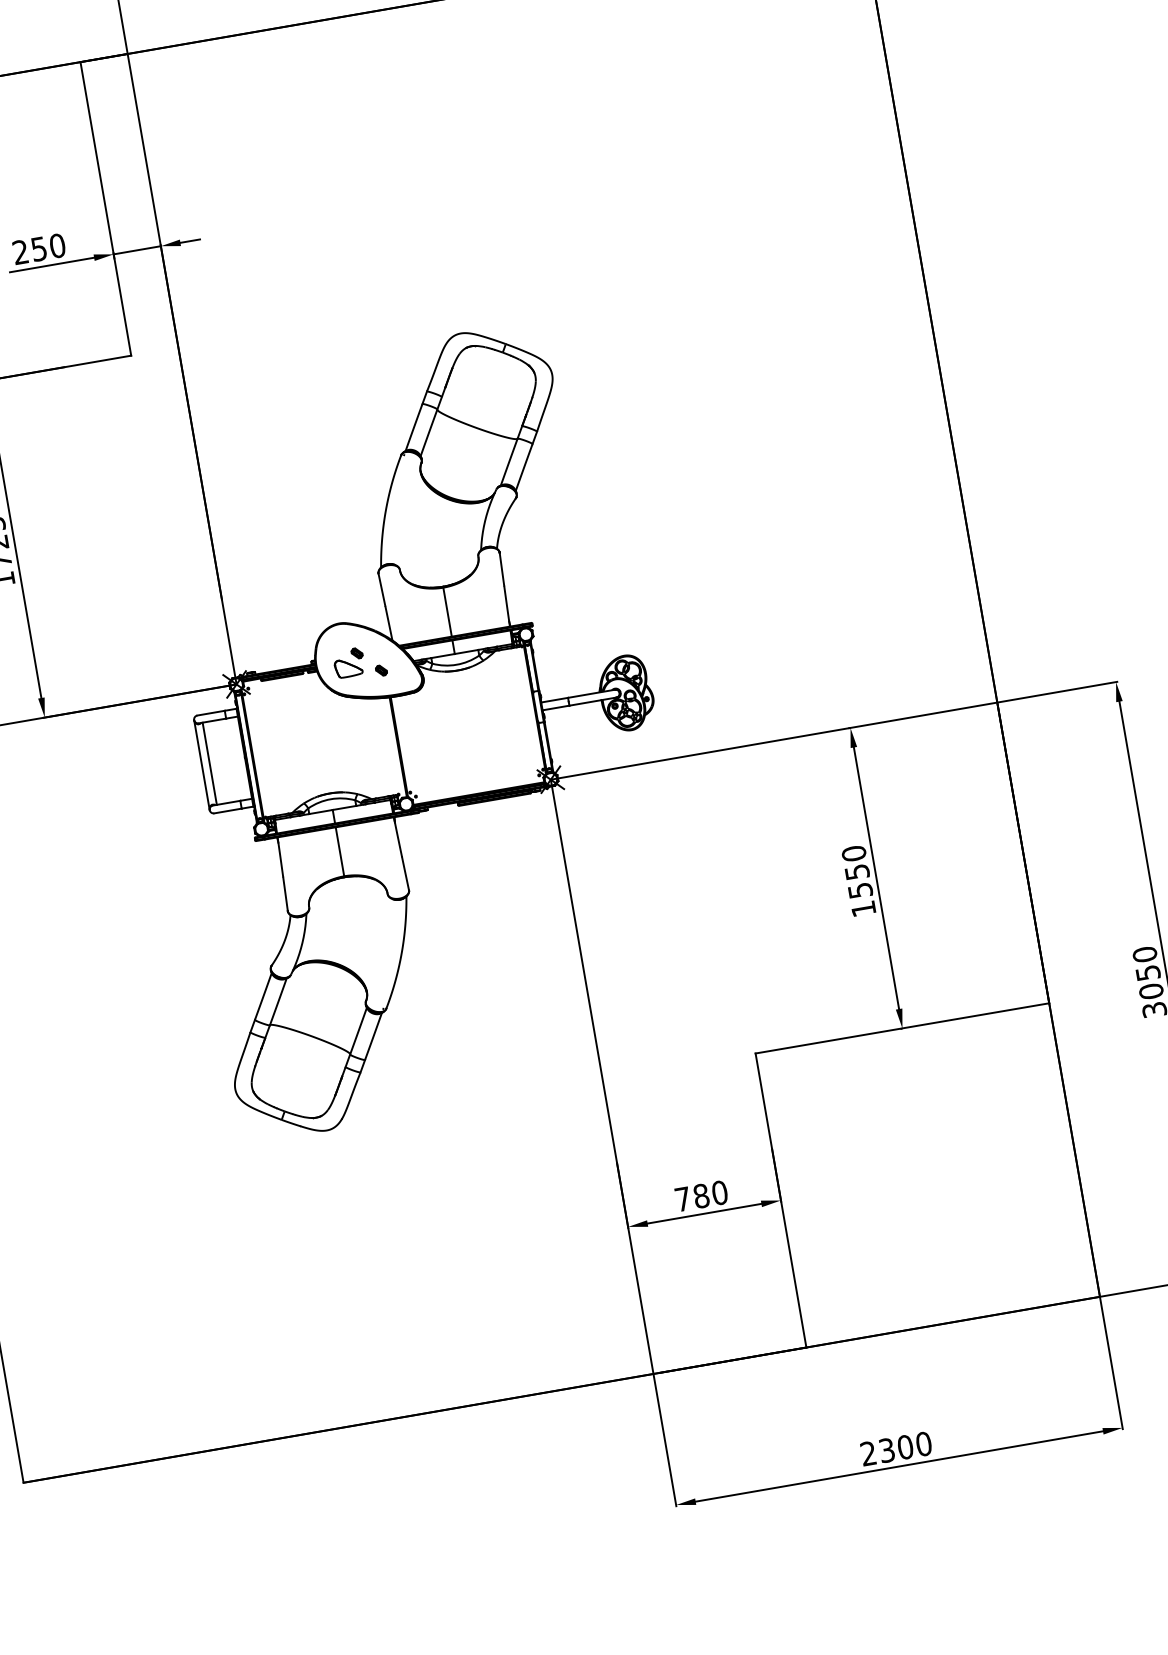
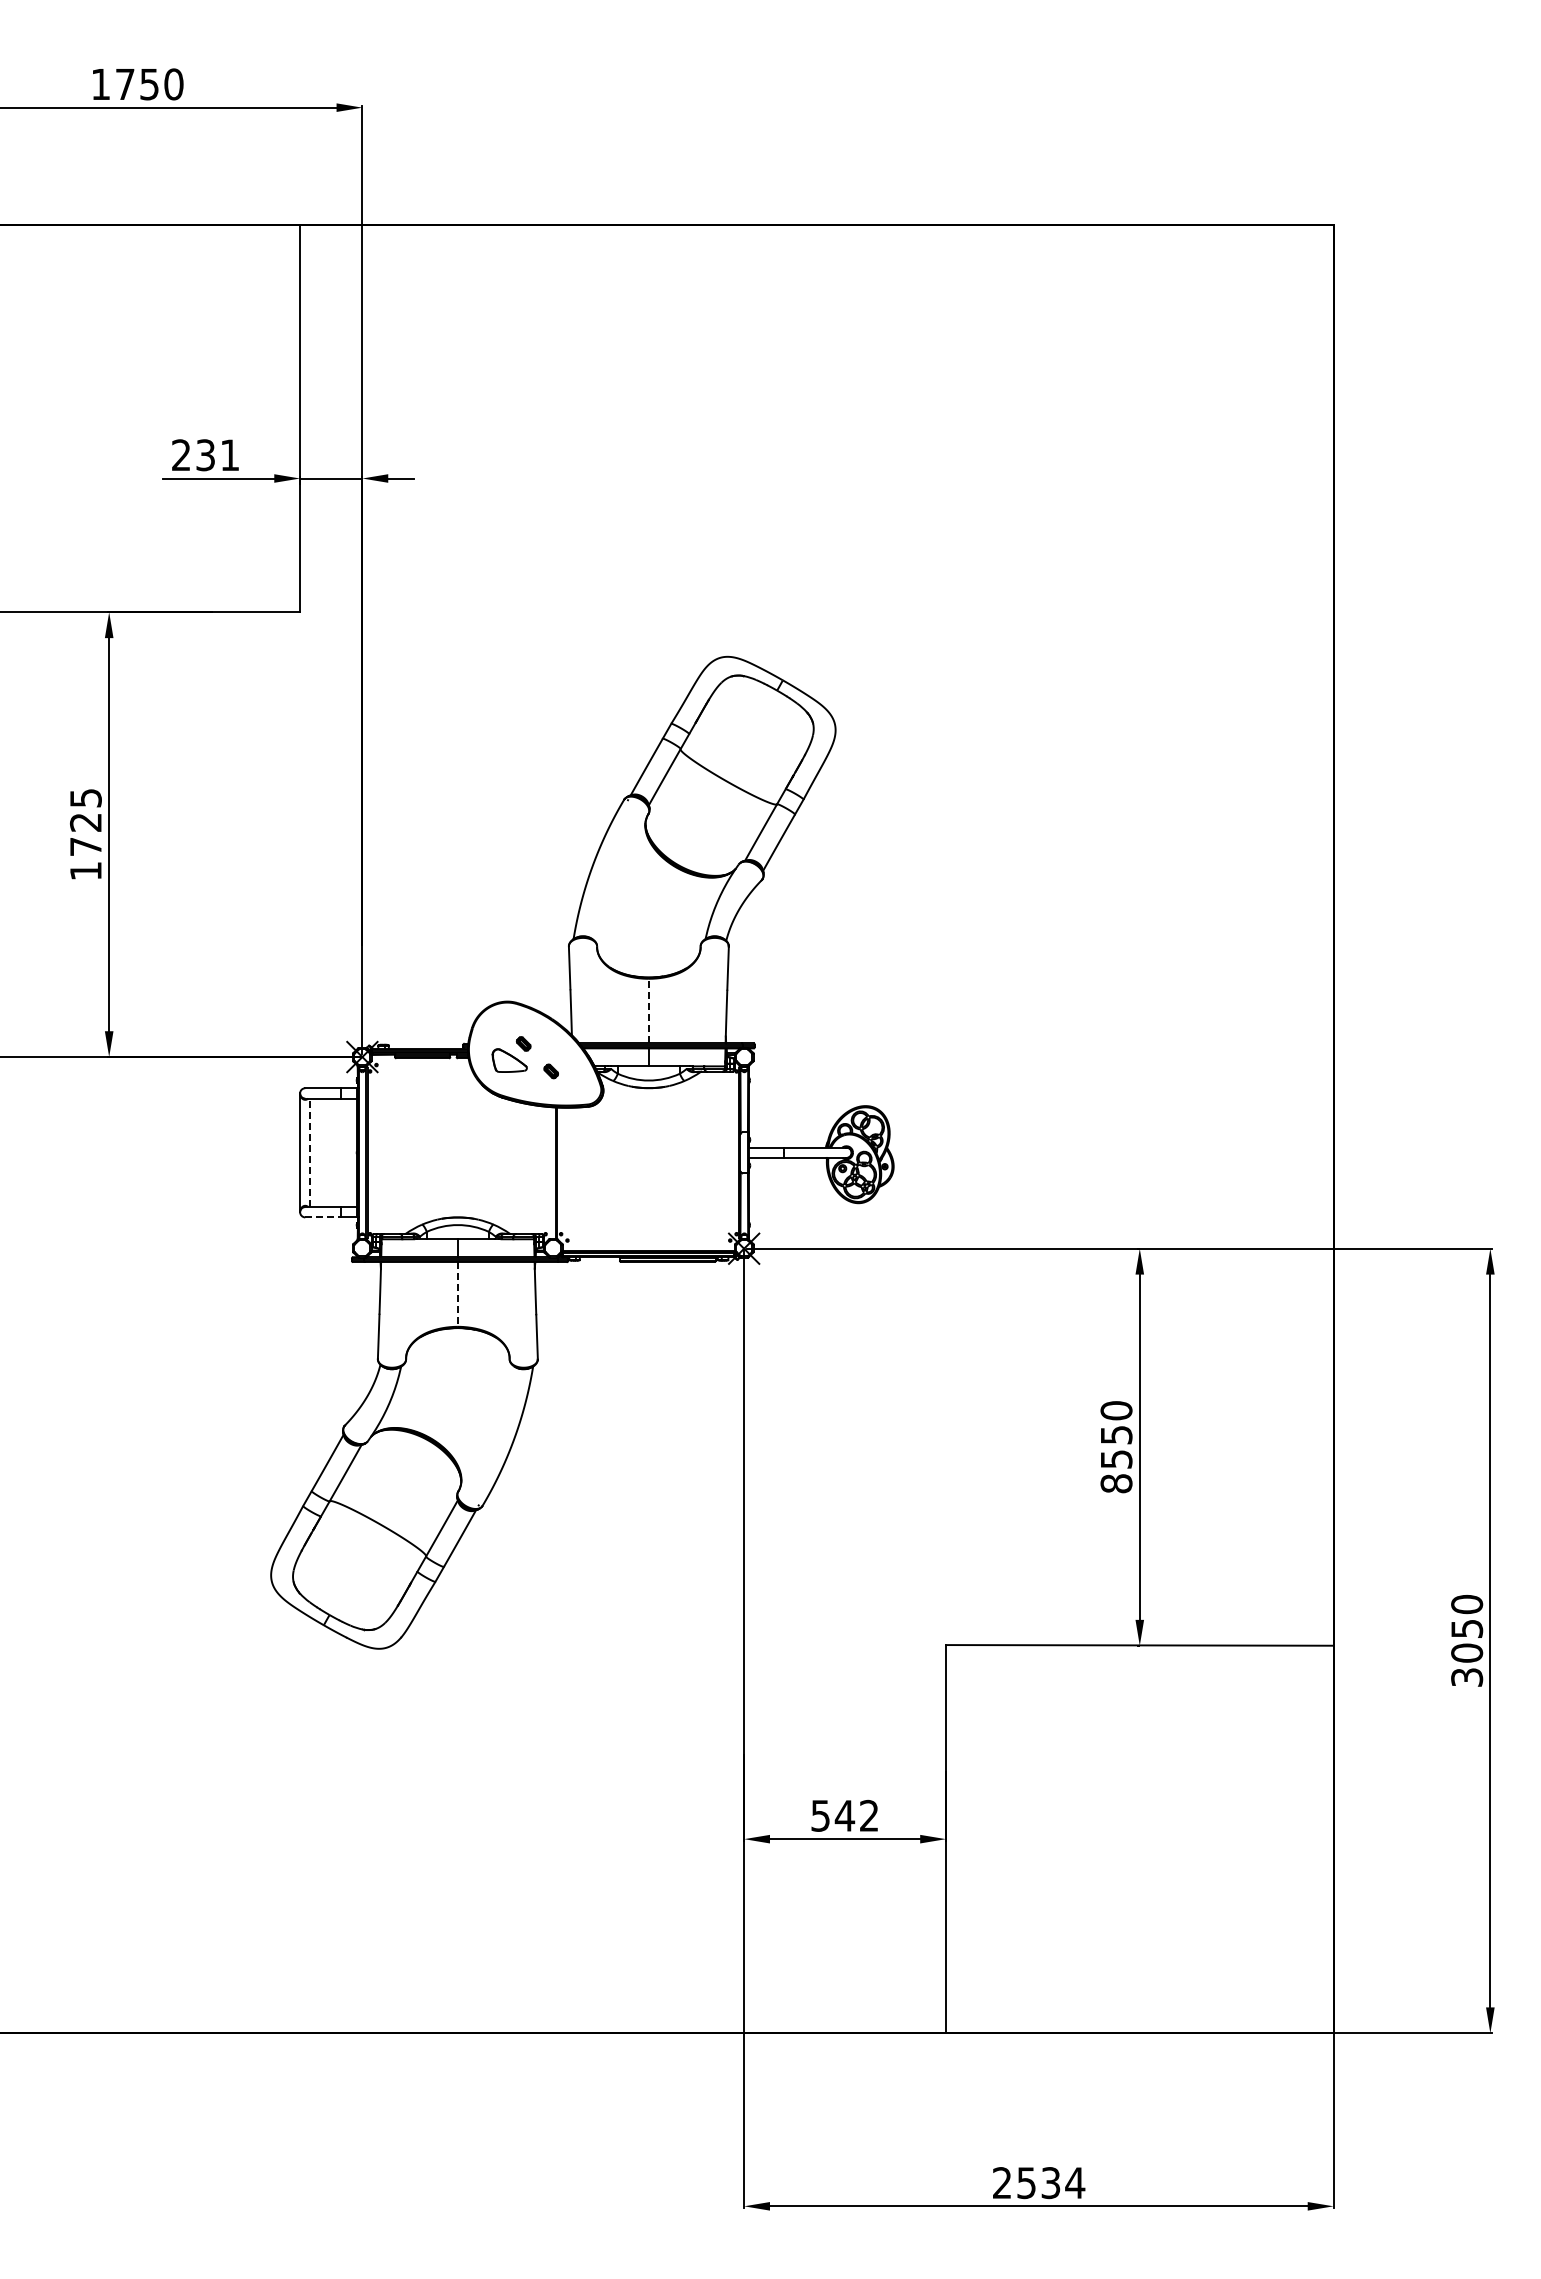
text: (48, 247) -> (218, 455), 250 -> 231
line: (447, 611) -> (648, 1010), solid -> dashed
line: (209, 763) -> (310, 1152), solid -> dashed
line: (228, 811) -> (323, 1217), solid -> dashed
line: (339, 851) -> (457, 1294), solid -> dashed
text: (863, 908) -> (1116, 1483), 1550 -> 8550
text: (701, 1195) -> (844, 1815), 780 -> 542
text: (905, 1447) -> (1051, 2183), 2300 -> 2534

